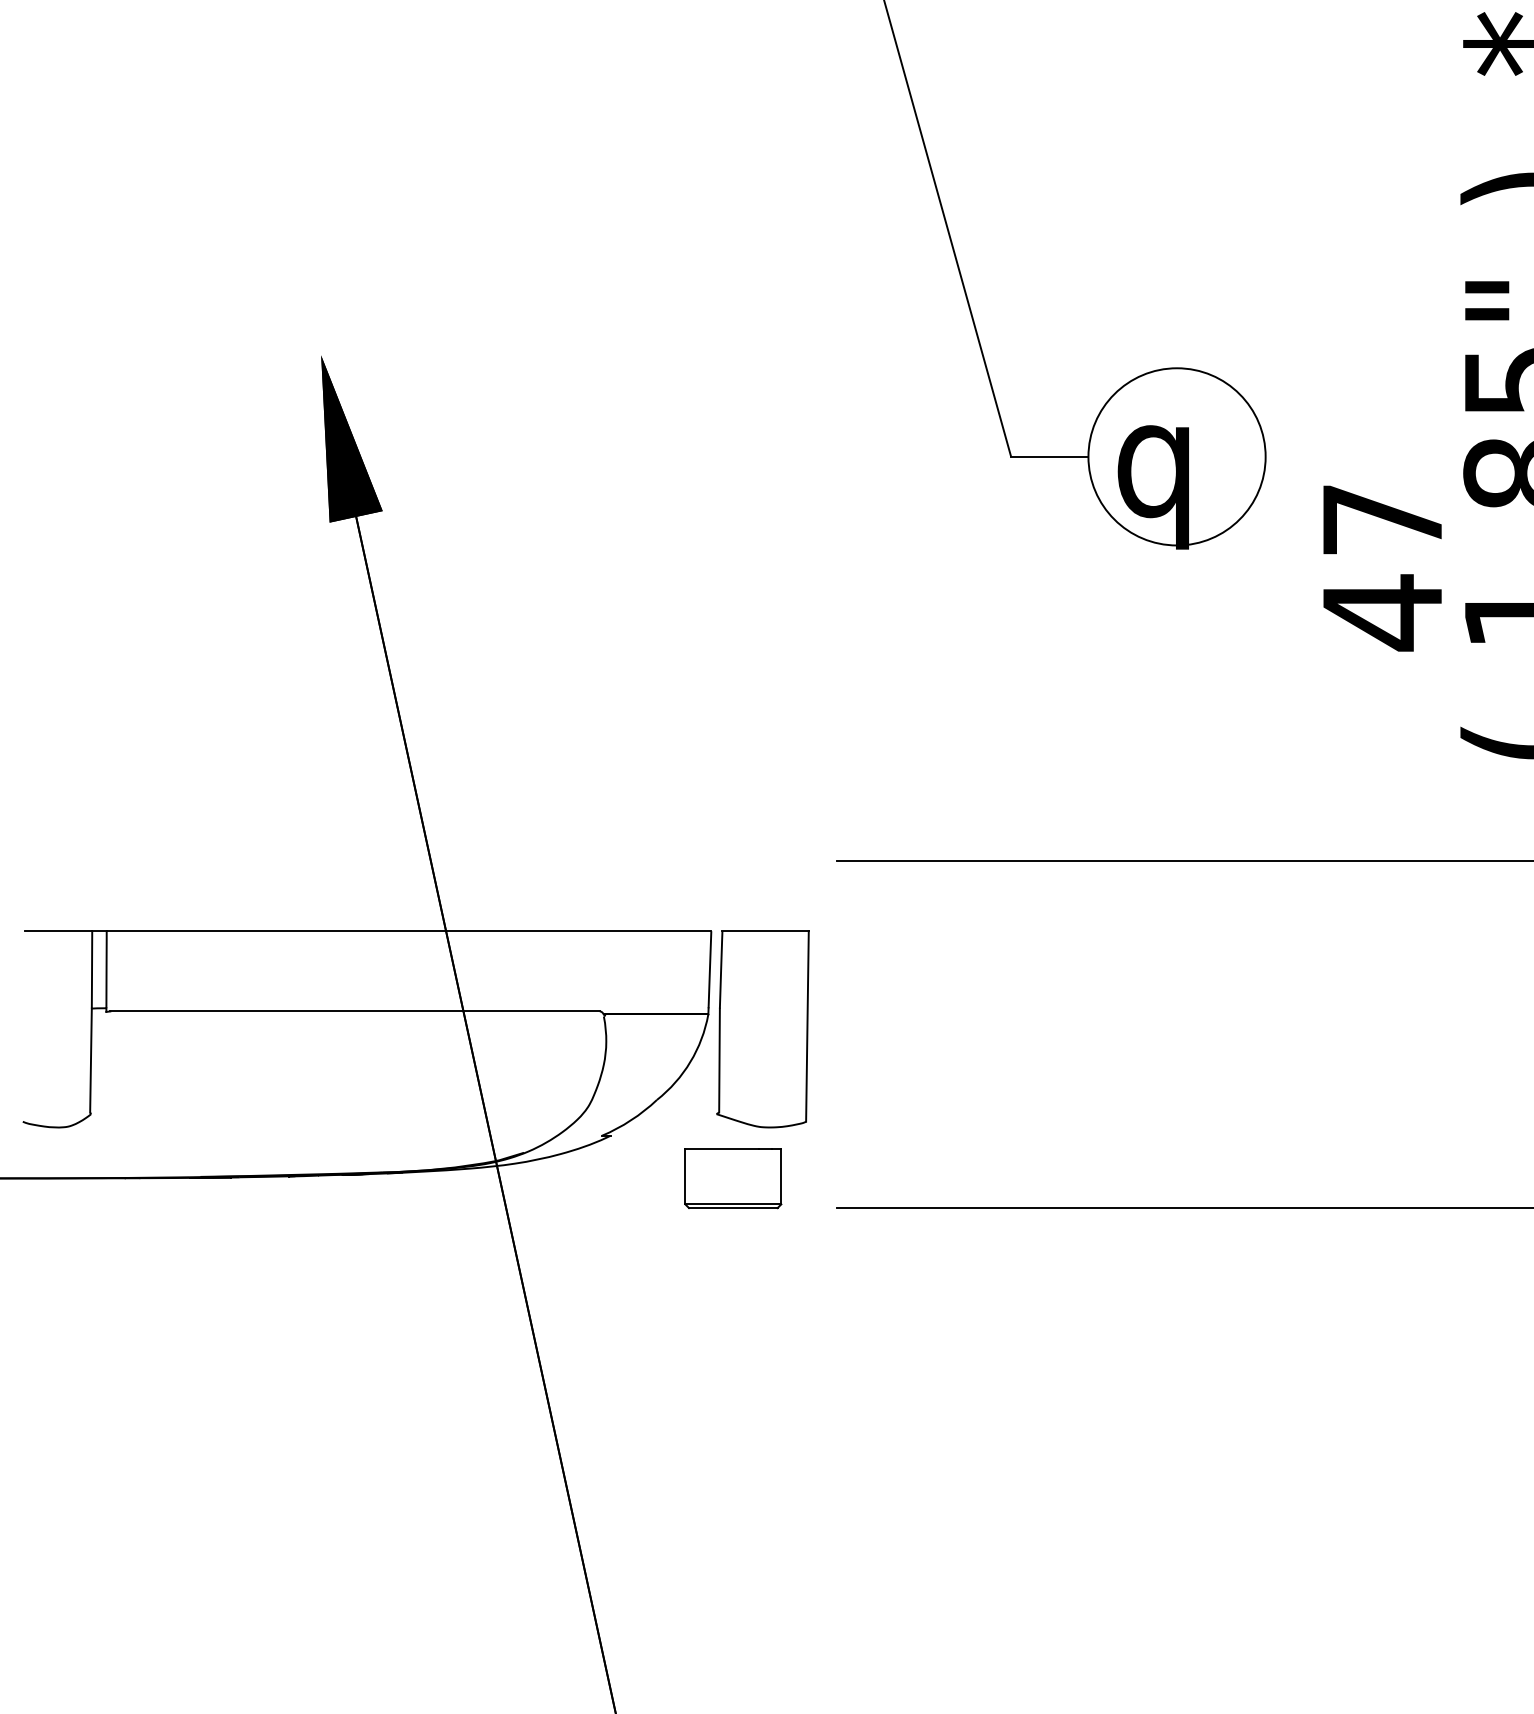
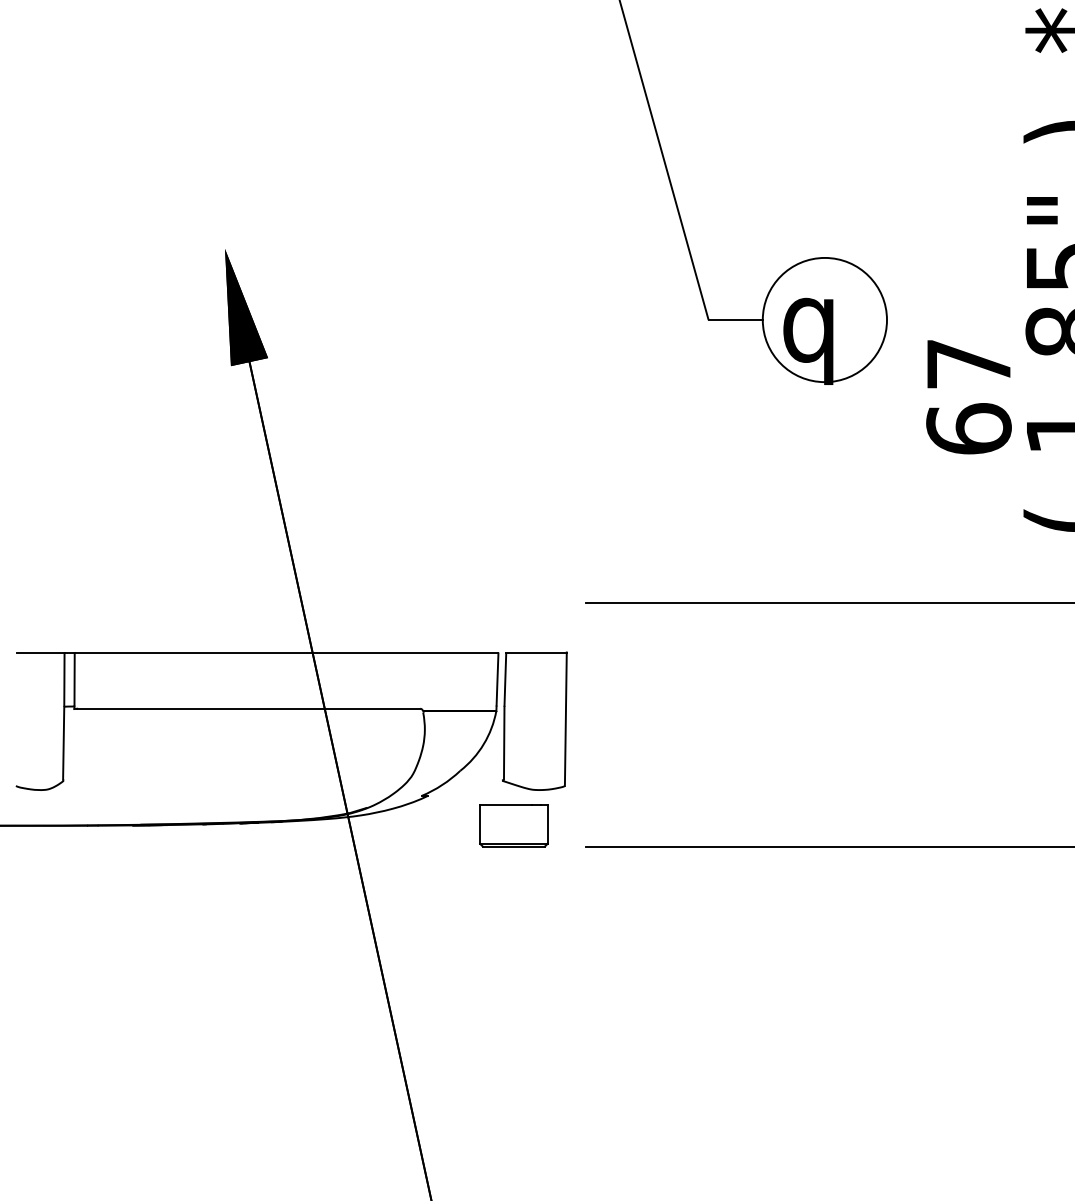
text: (1382, 612) -> (968, 429), 47 -> 67

